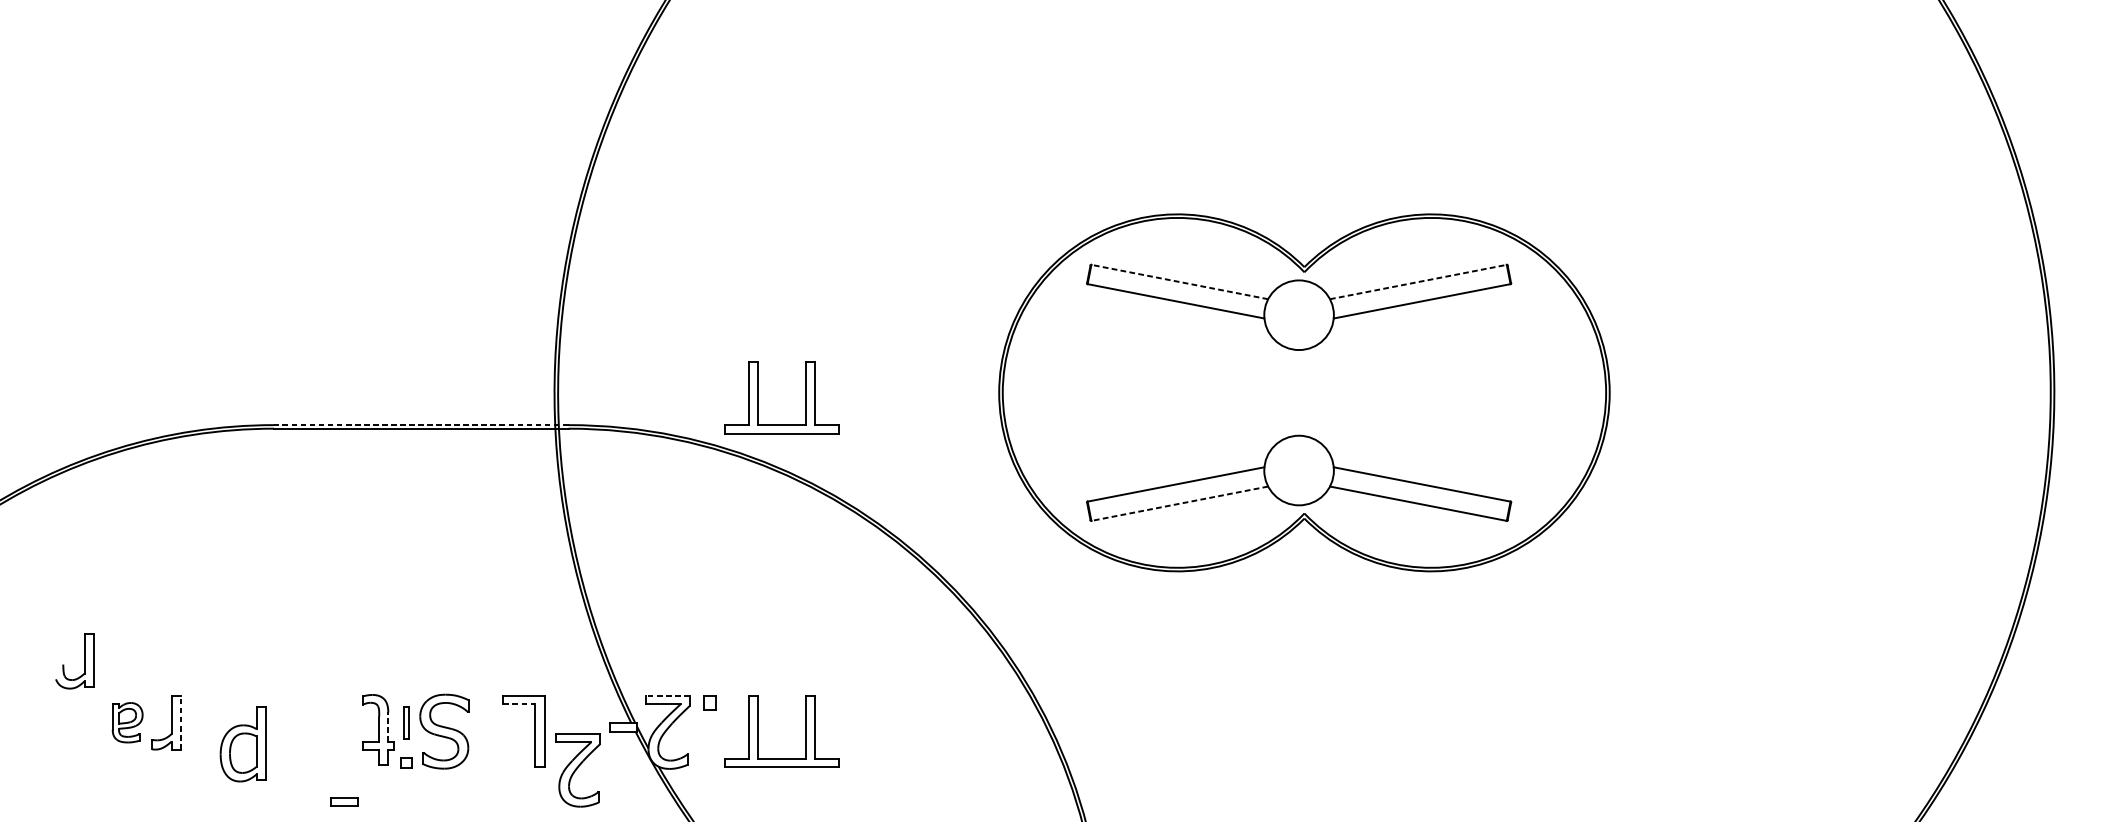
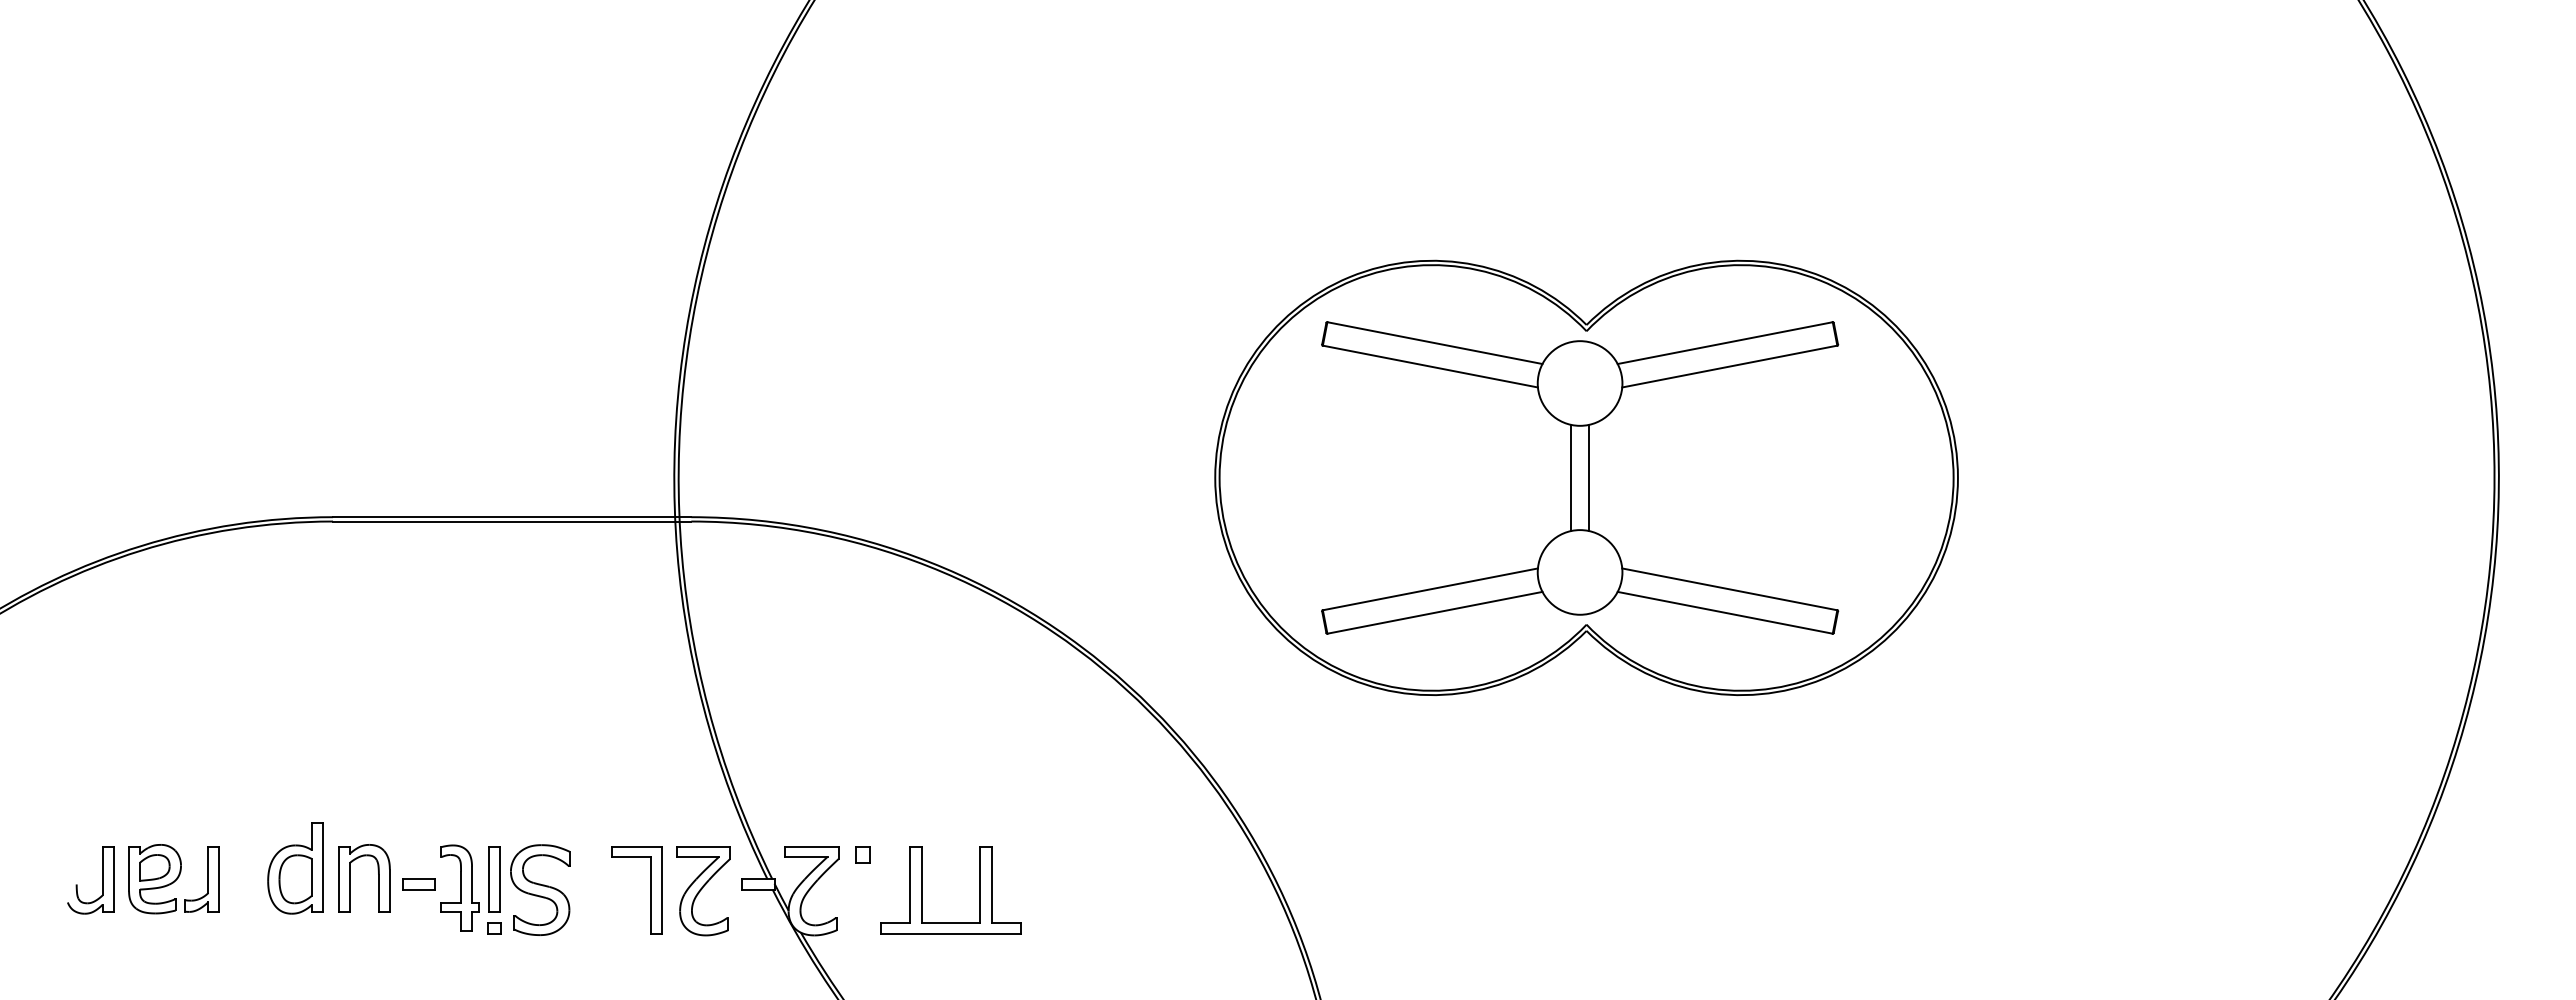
line: (1179, 282) -> (1434, 343), dashed -> solid
line: (1418, 282) -> (1725, 343), dashed -> solid
line: (1292, 392) -> (1571, 477), added
line: (1306, 392) -> (1588, 477), added
part: (758, 398) -> (922, 484), removed
line: (420, 425) -> (511, 517), dashed -> solid
line: (1179, 503) -> (1434, 612), dashed -> solid
part: (84, 661) -> (102, 880), moved
line: (667, 695) -> (811, 846), dashed -> solid
line: (520, 704) -> (632, 856), dashed -> solid
part: (127, 722) -> (154, 879), size x1.43
line: (180, 722) -> (219, 879), dashed -> solid
part: (288, 722) -> (350, 878), added
part: (406, 722) -> (494, 879), size x1.67
line: (388, 727) -> (472, 884), dashed -> solid
part: (243, 744) -> (295, 868), moved
part: (578, 770) -> (703, 891), moved
part: (344, 801) -> (418, 884), moved

